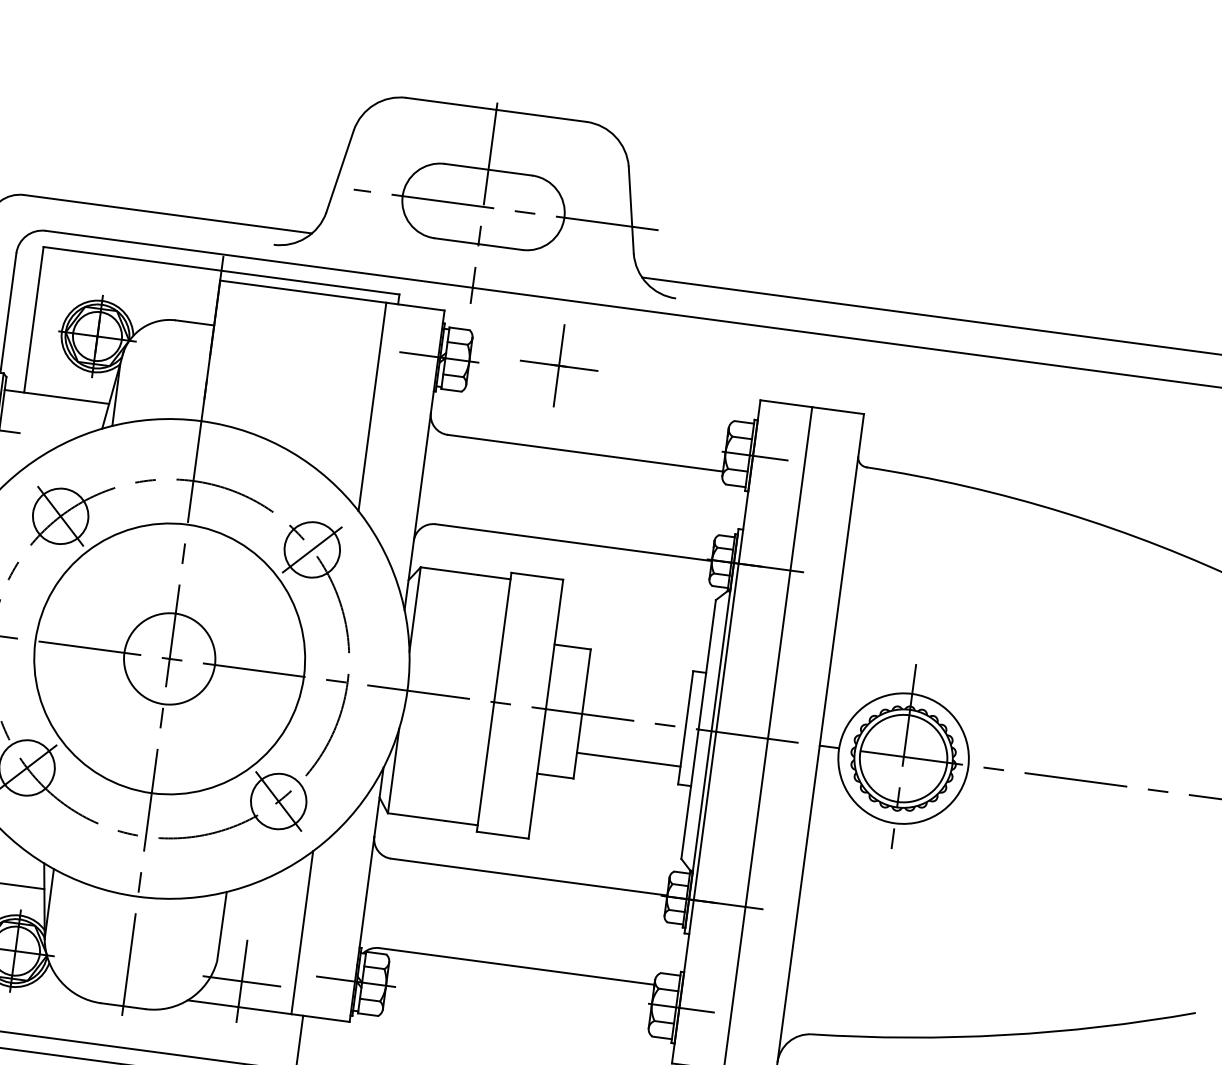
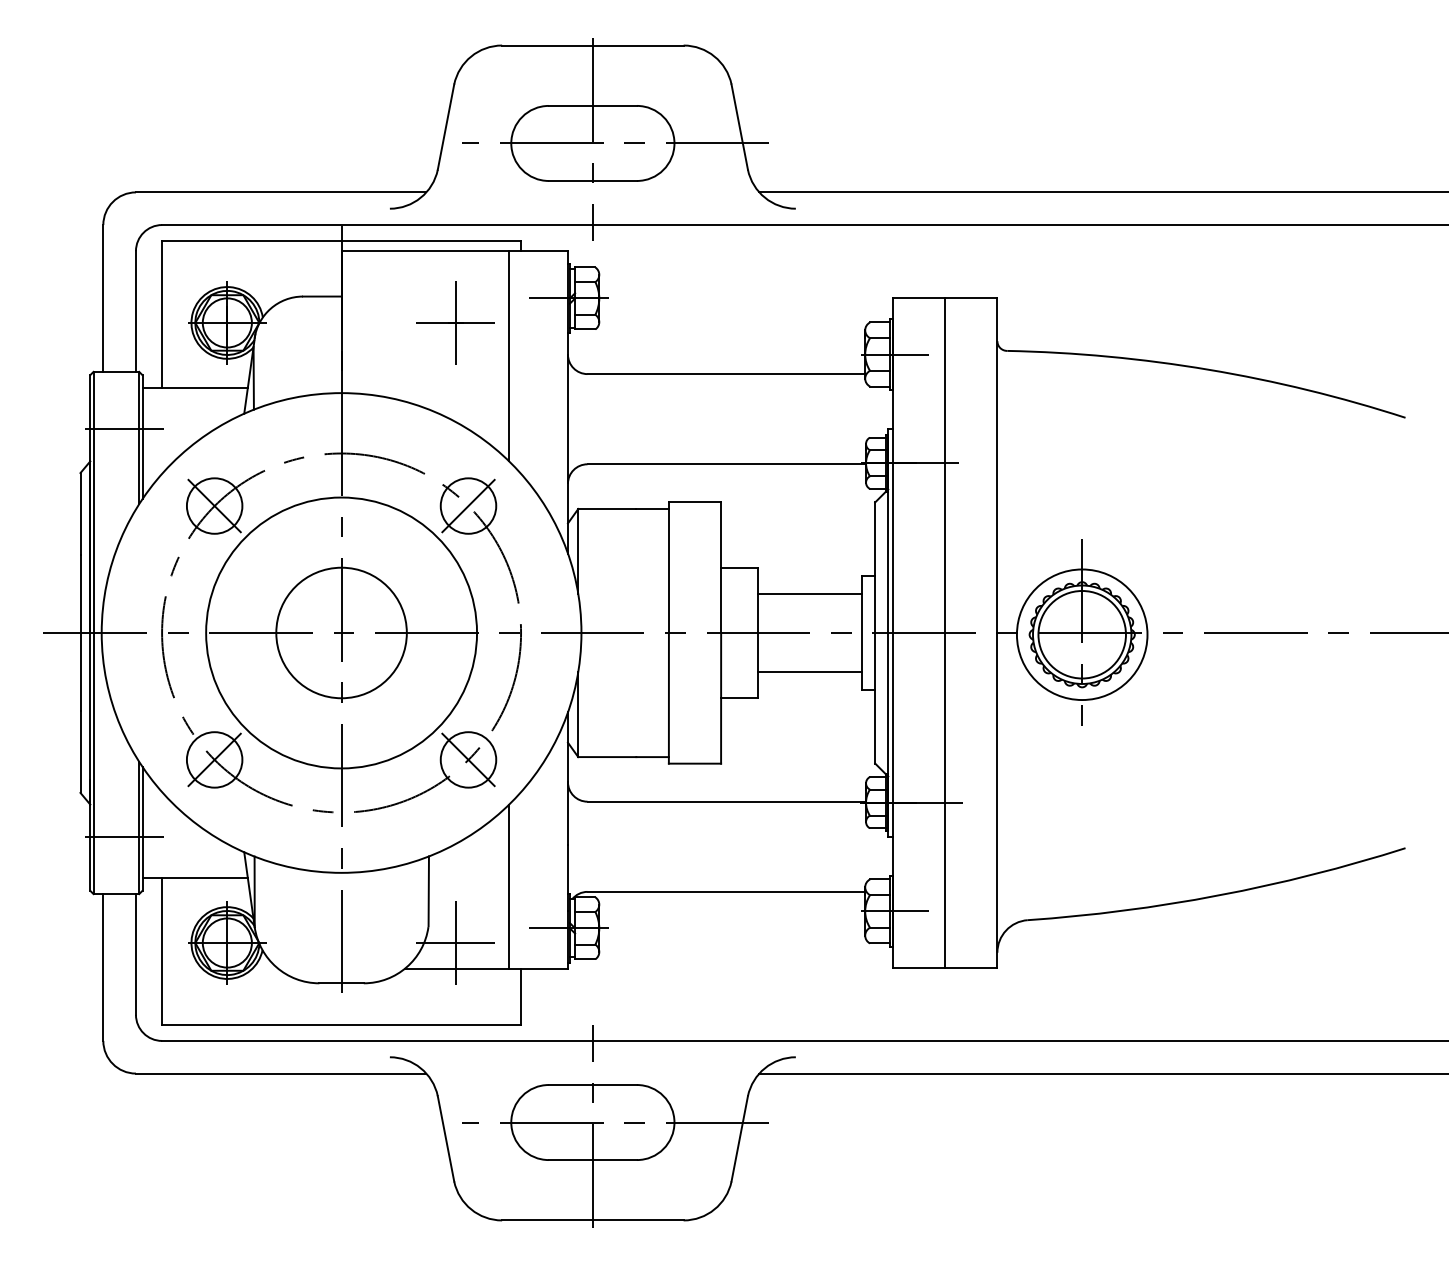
part: (558, 365) -> (455, 322), moved
circle: (169, 658) -> (341, 632), size x1.43
line: (638, 681) -> (809, 593), added

